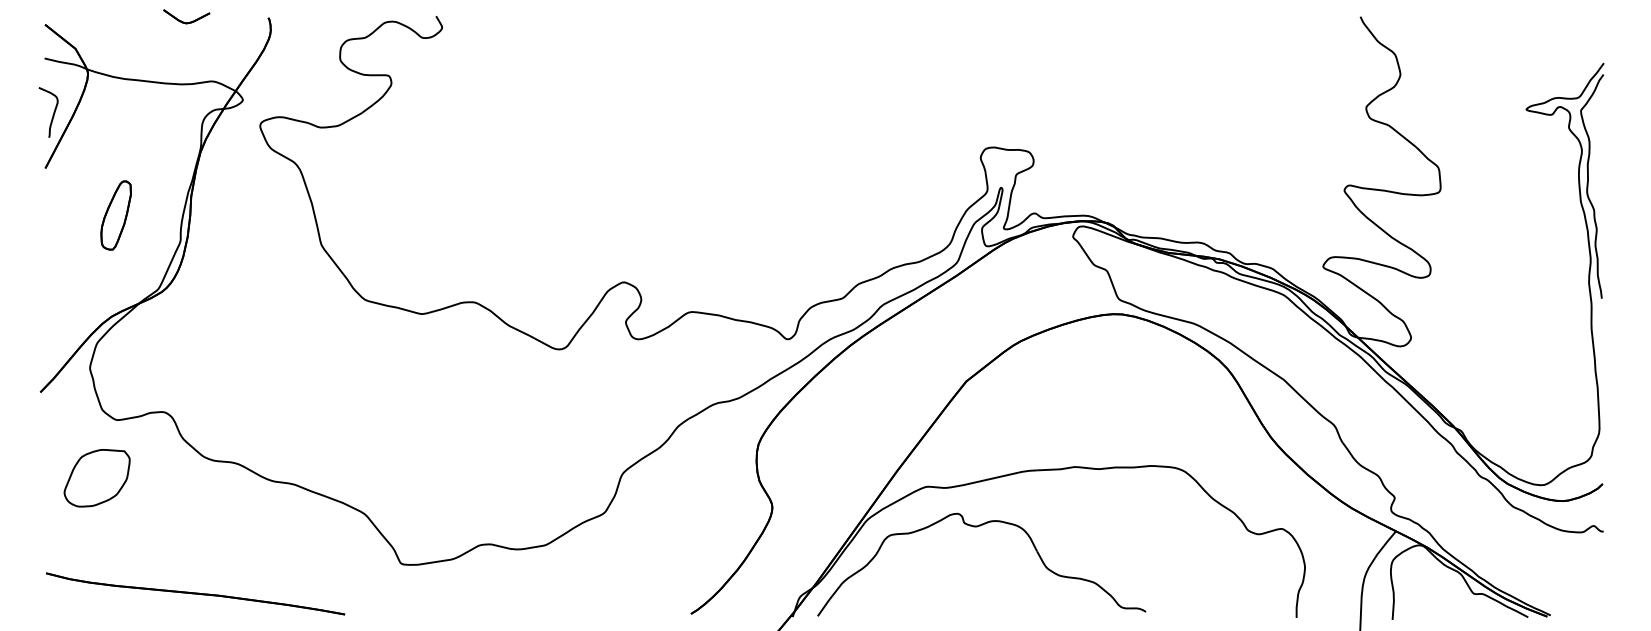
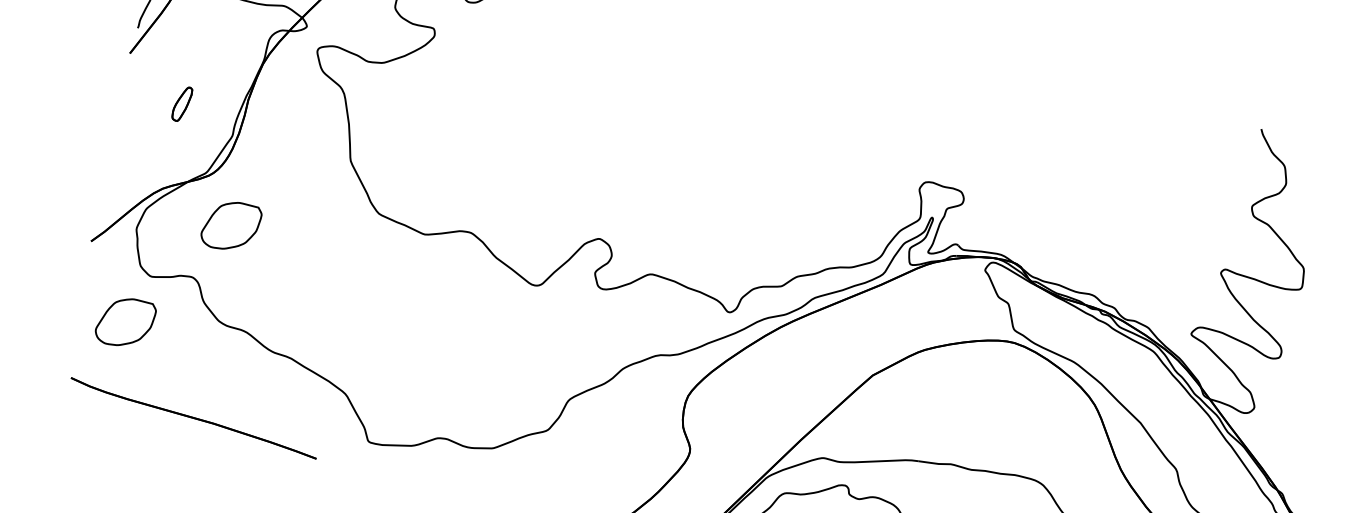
part: (115, 215) -> (181, 104), size x0.6
part: (197, 345) -> (230, 226), added
part: (195, 593) -> (193, 418), moved

